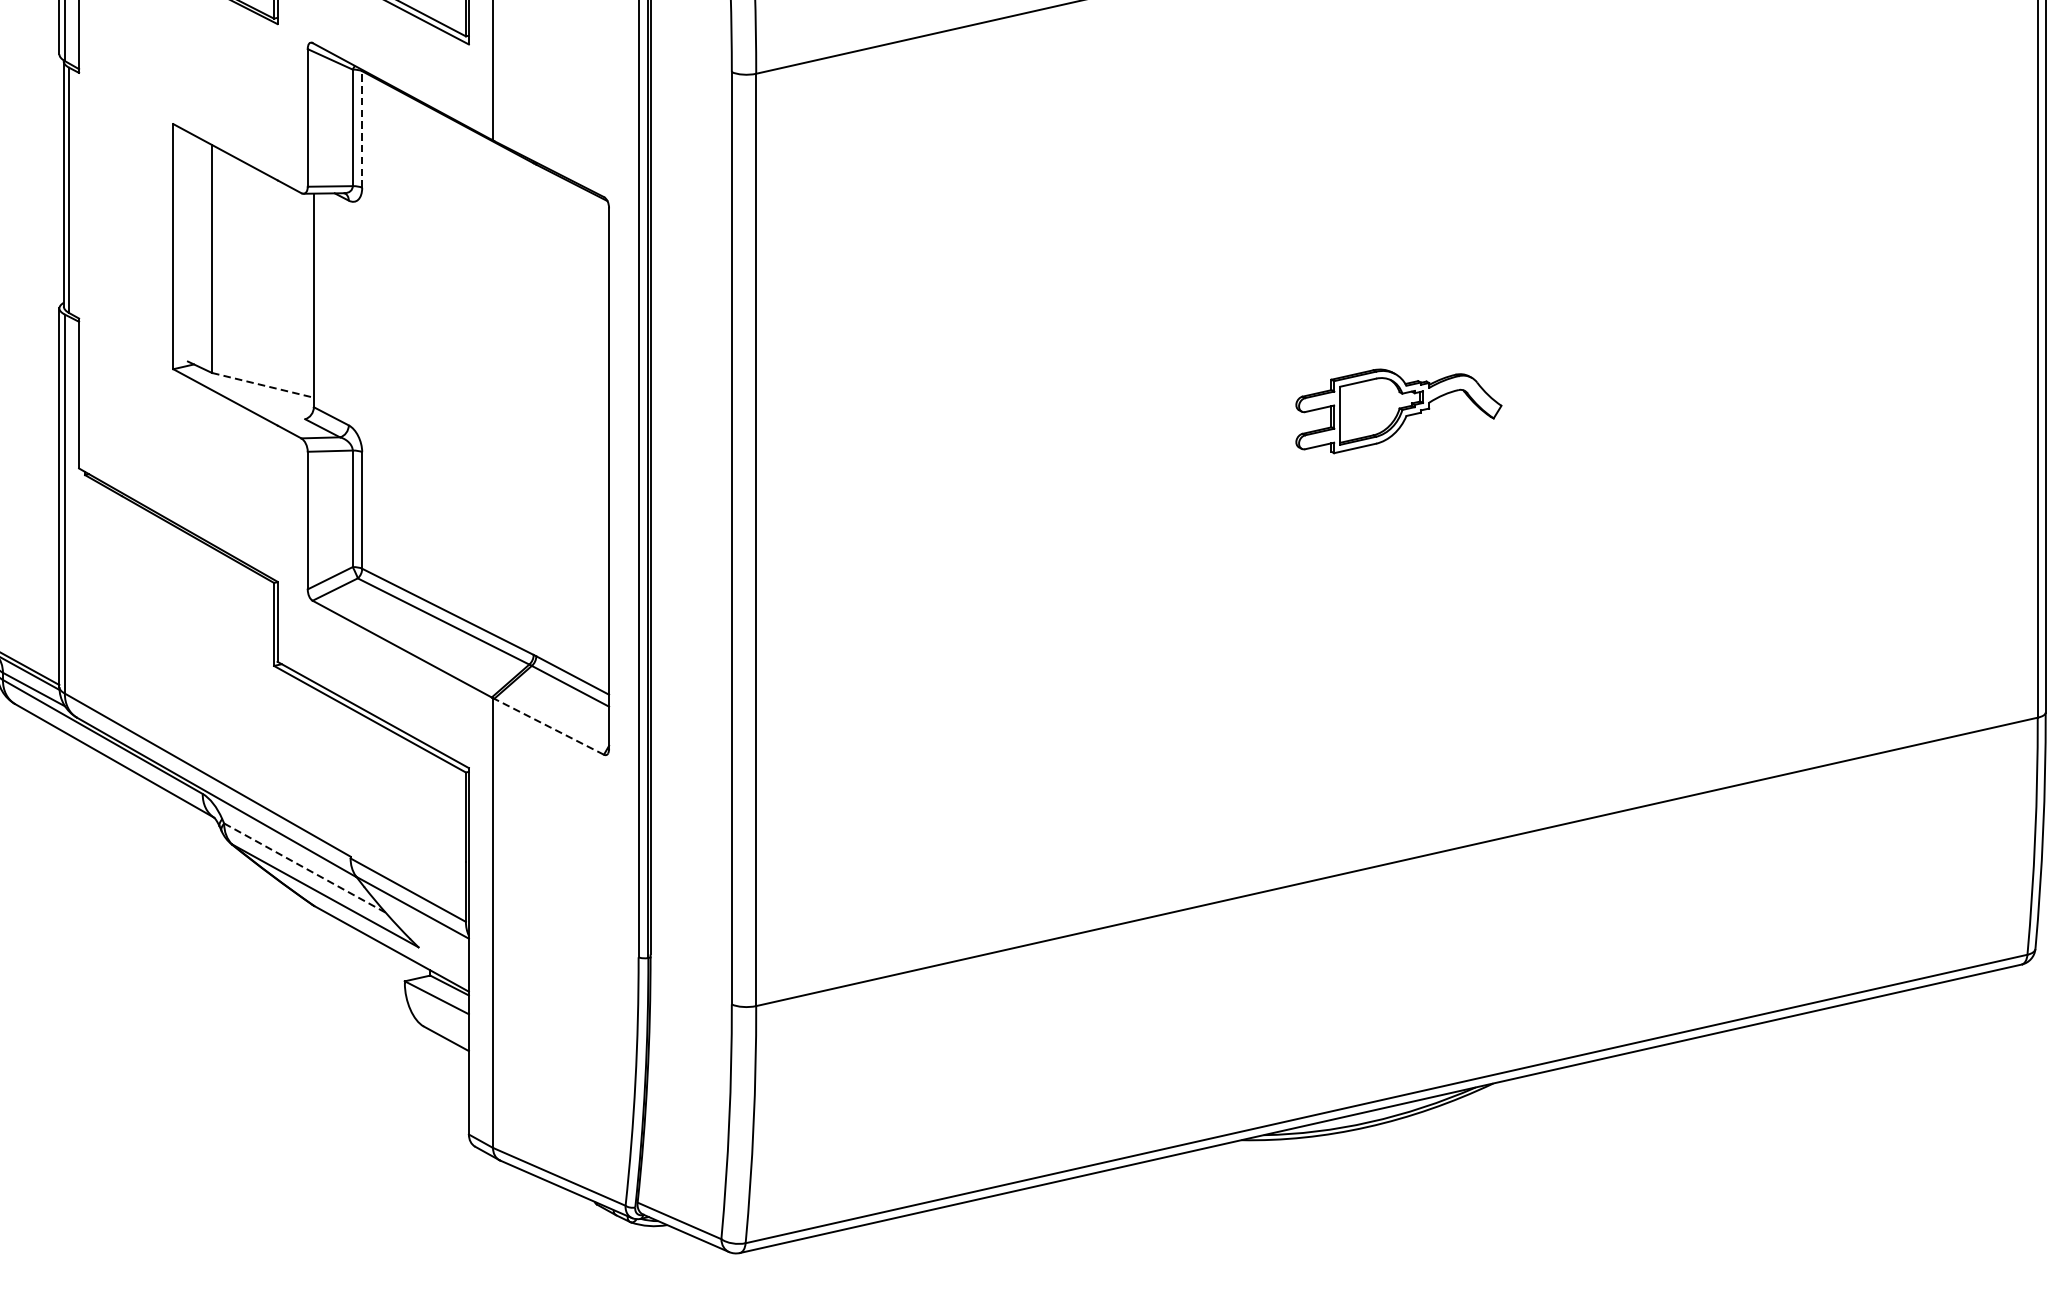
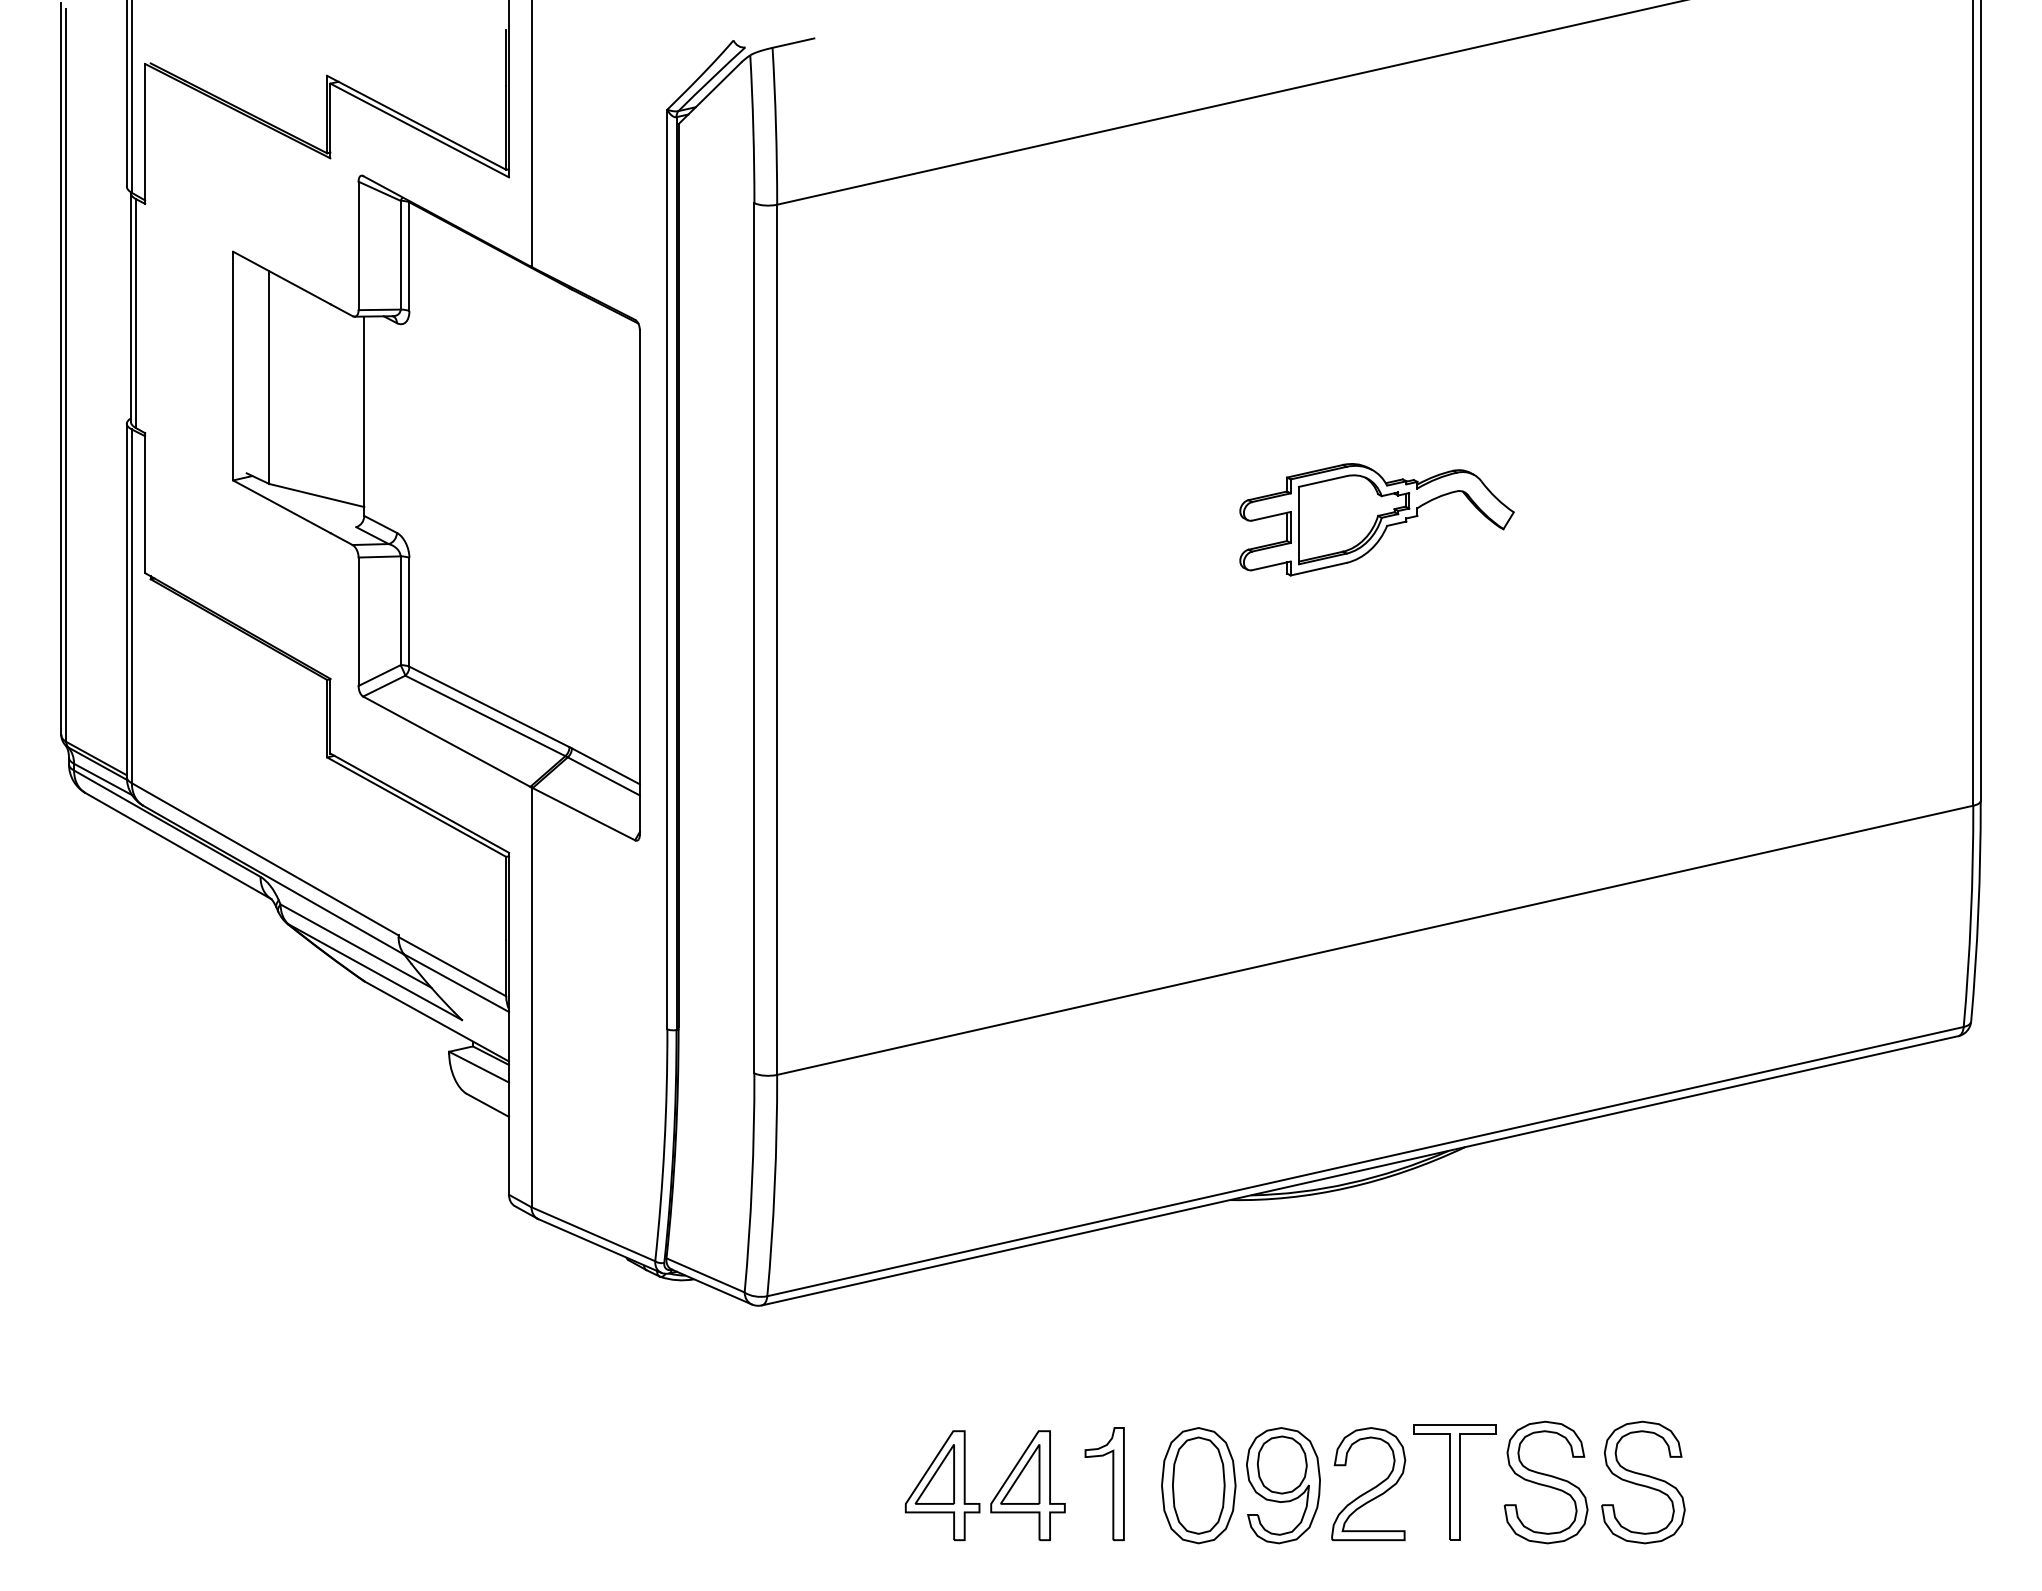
line: (362, 129) -> (409, 256), dashed -> solid
line: (262, 385) -> (316, 495), dashed -> solid
part: (1398, 411) -> (1376, 519), size x1.43
line: (548, 726) -> (583, 813), dashed -> solid
line: (305, 868) -> (356, 946), dashed -> solid

